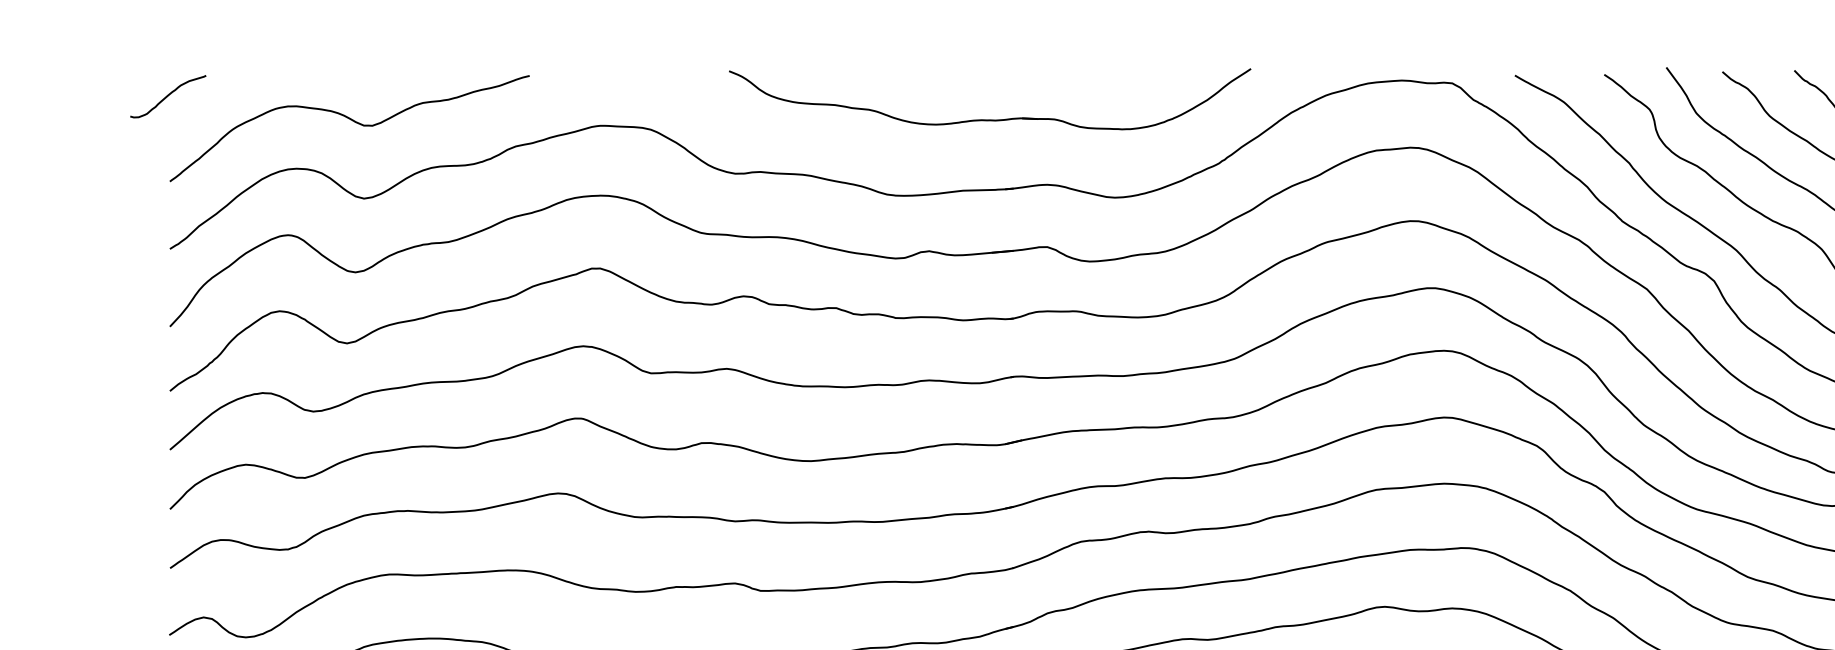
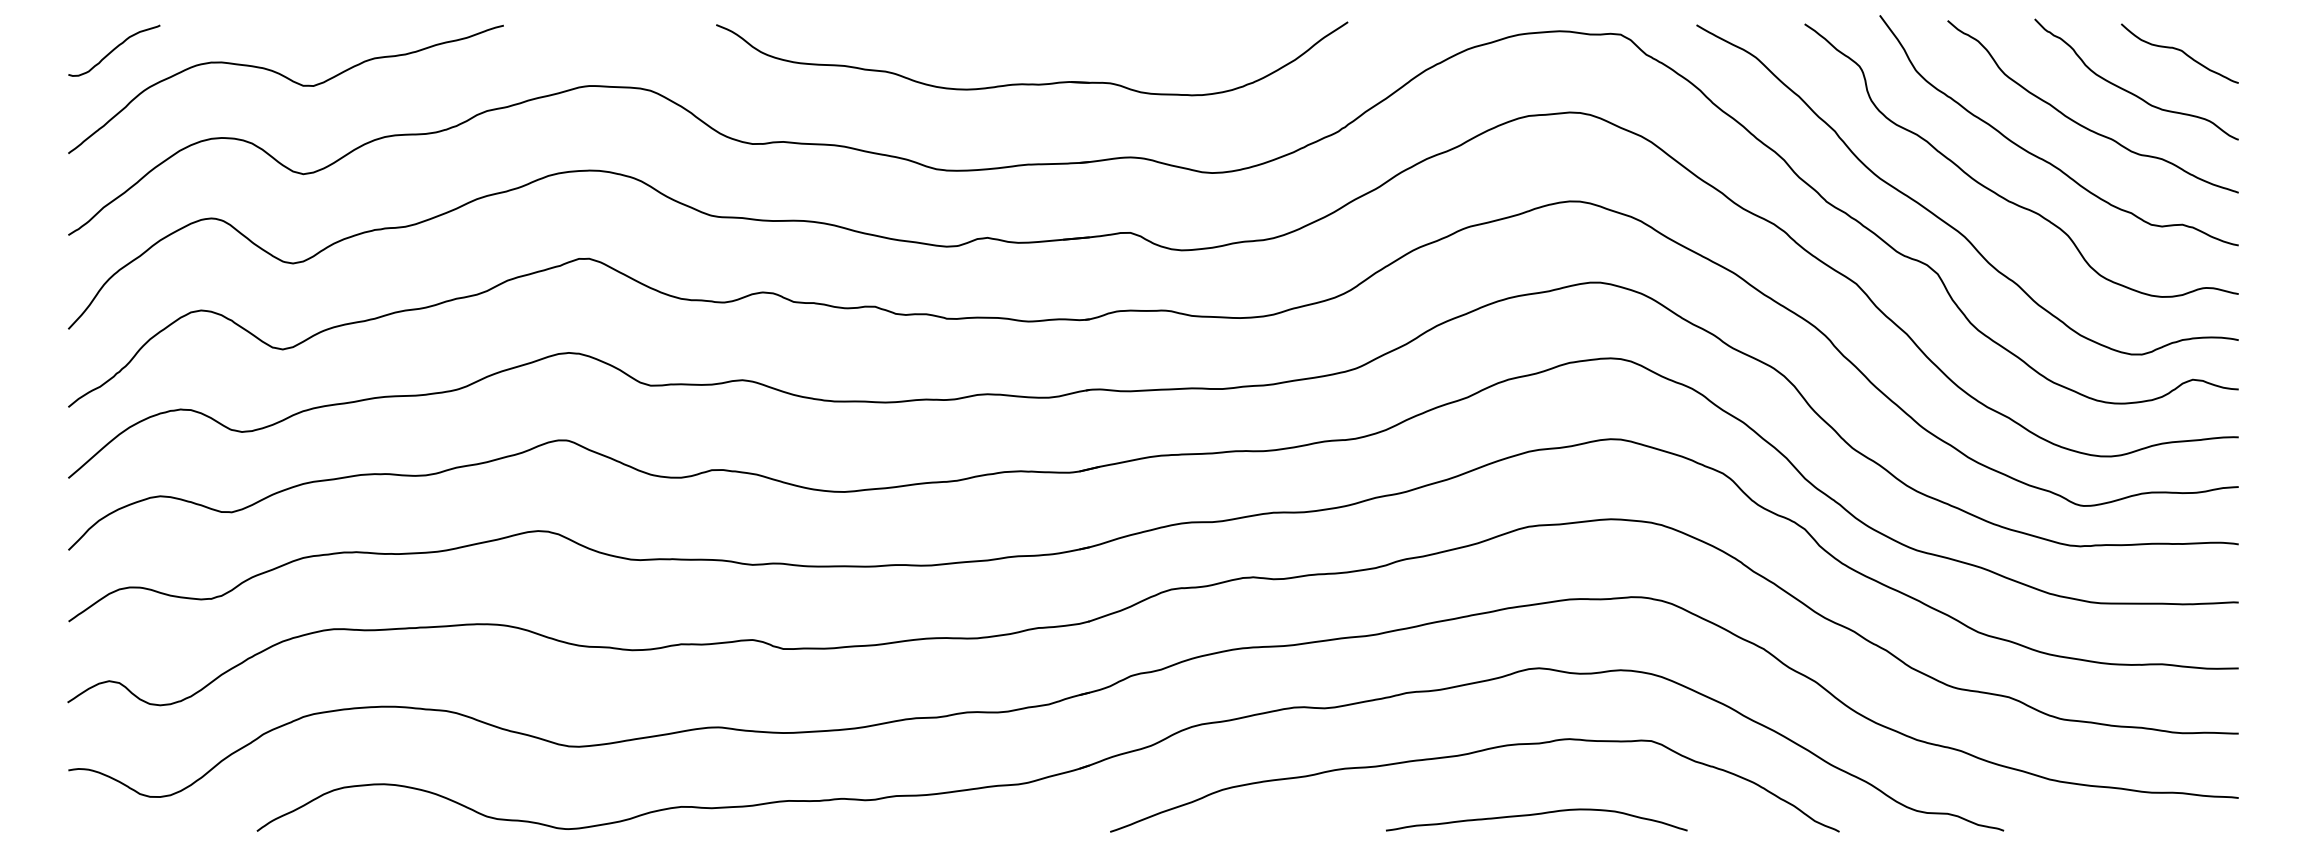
curve: (168, 96) -> (114, 50), moved
part: (990, 119) -> (1032, 83), moved

